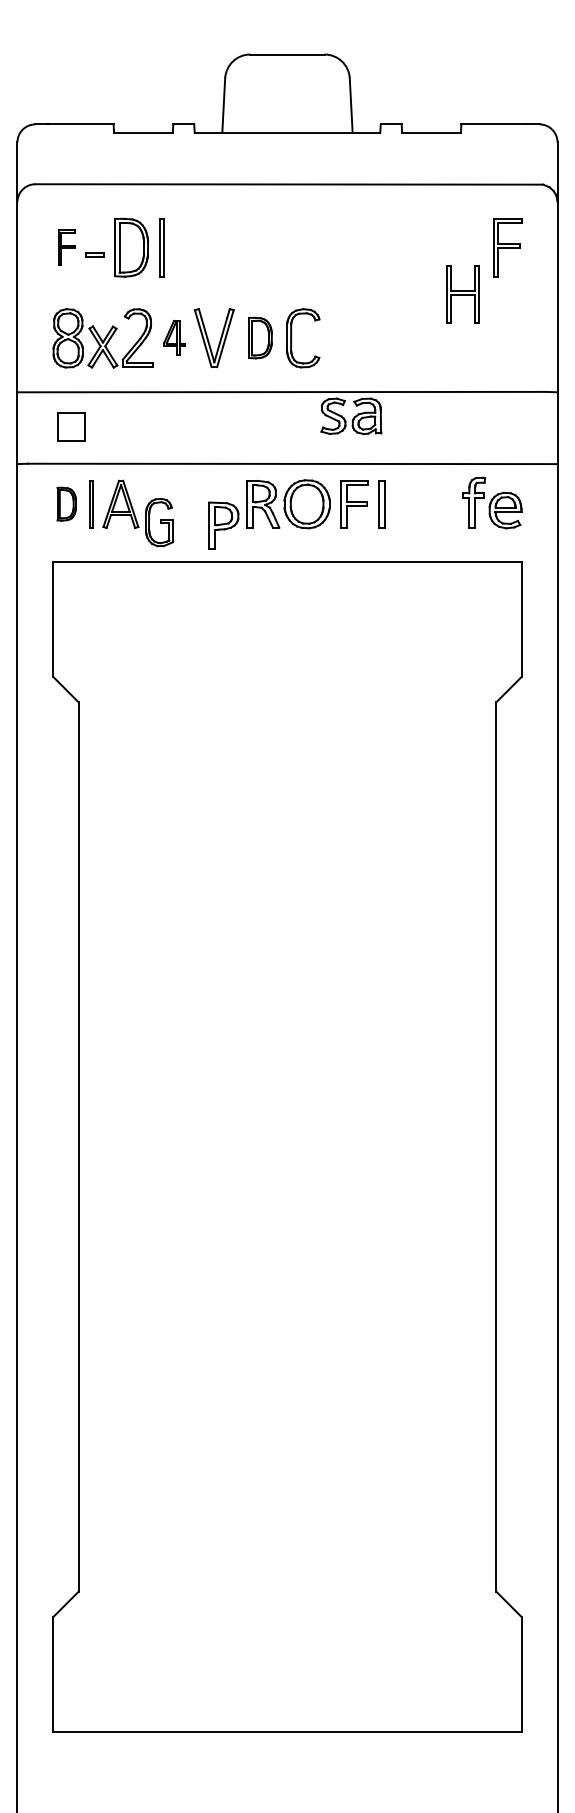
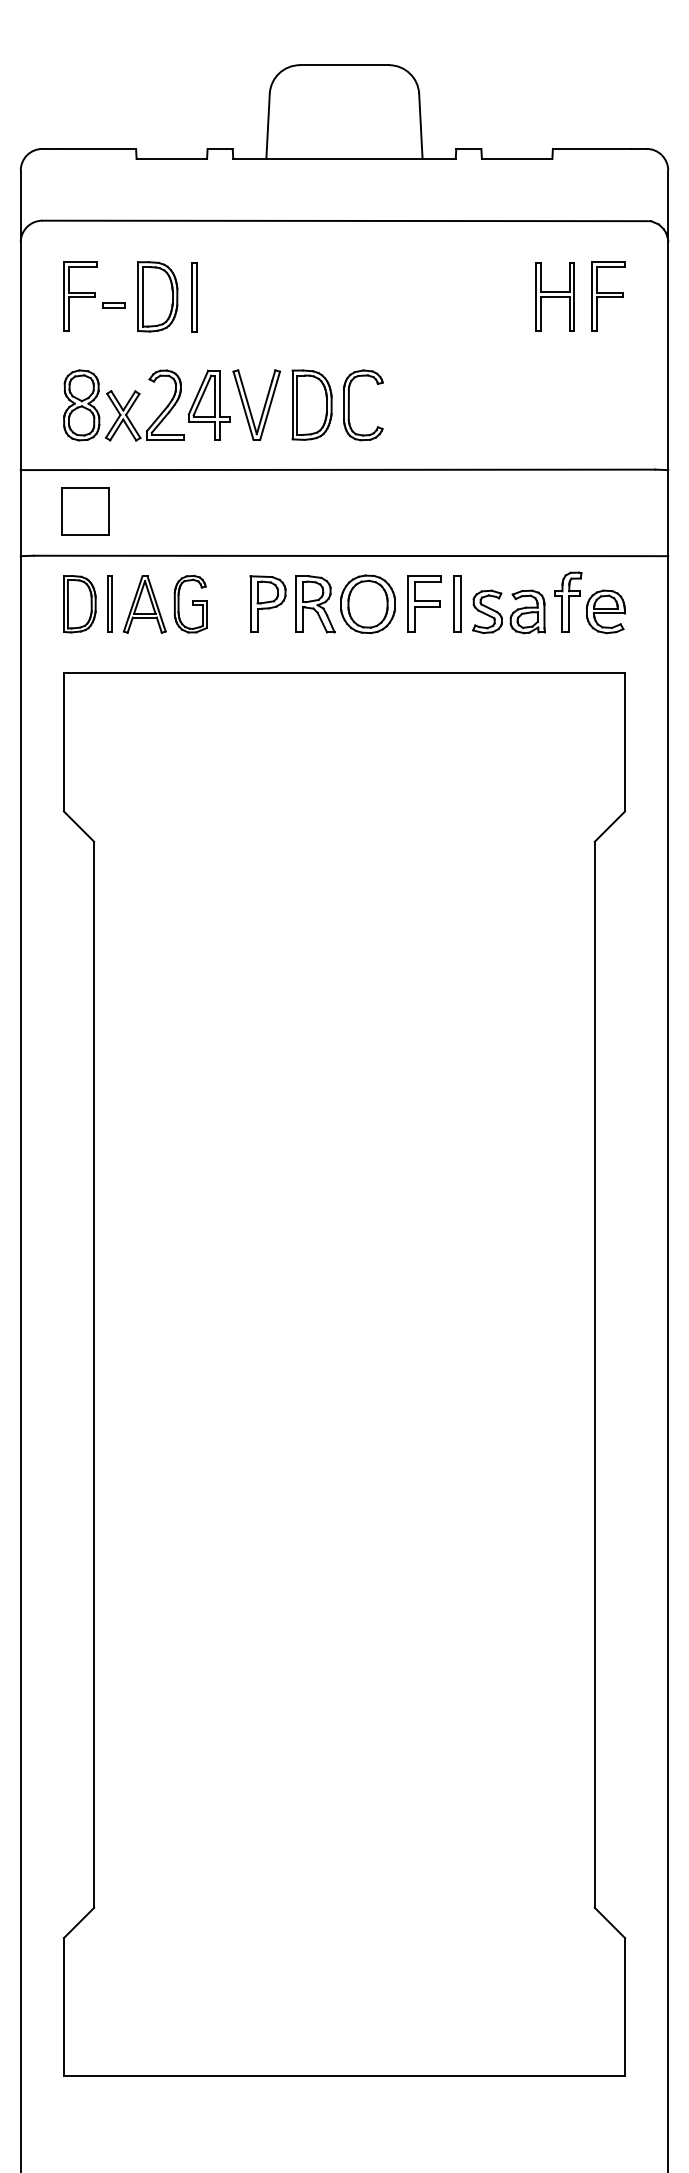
part: (67, 247) -> (80, 296), size x1.67
part: (462, 294) -> (554, 296), moved
part: (174, 337) -> (208, 404), size x1.67
part: (259, 337) -> (311, 404), size x1.43
part: (350, 415) -> (508, 611), moved
part: (71, 426) -> (85, 511), size x1.43
part: (66, 504) -> (79, 604), size x1.43
part: (159, 522) -> (190, 604), moved
part: (223, 525) -> (267, 603), moved

